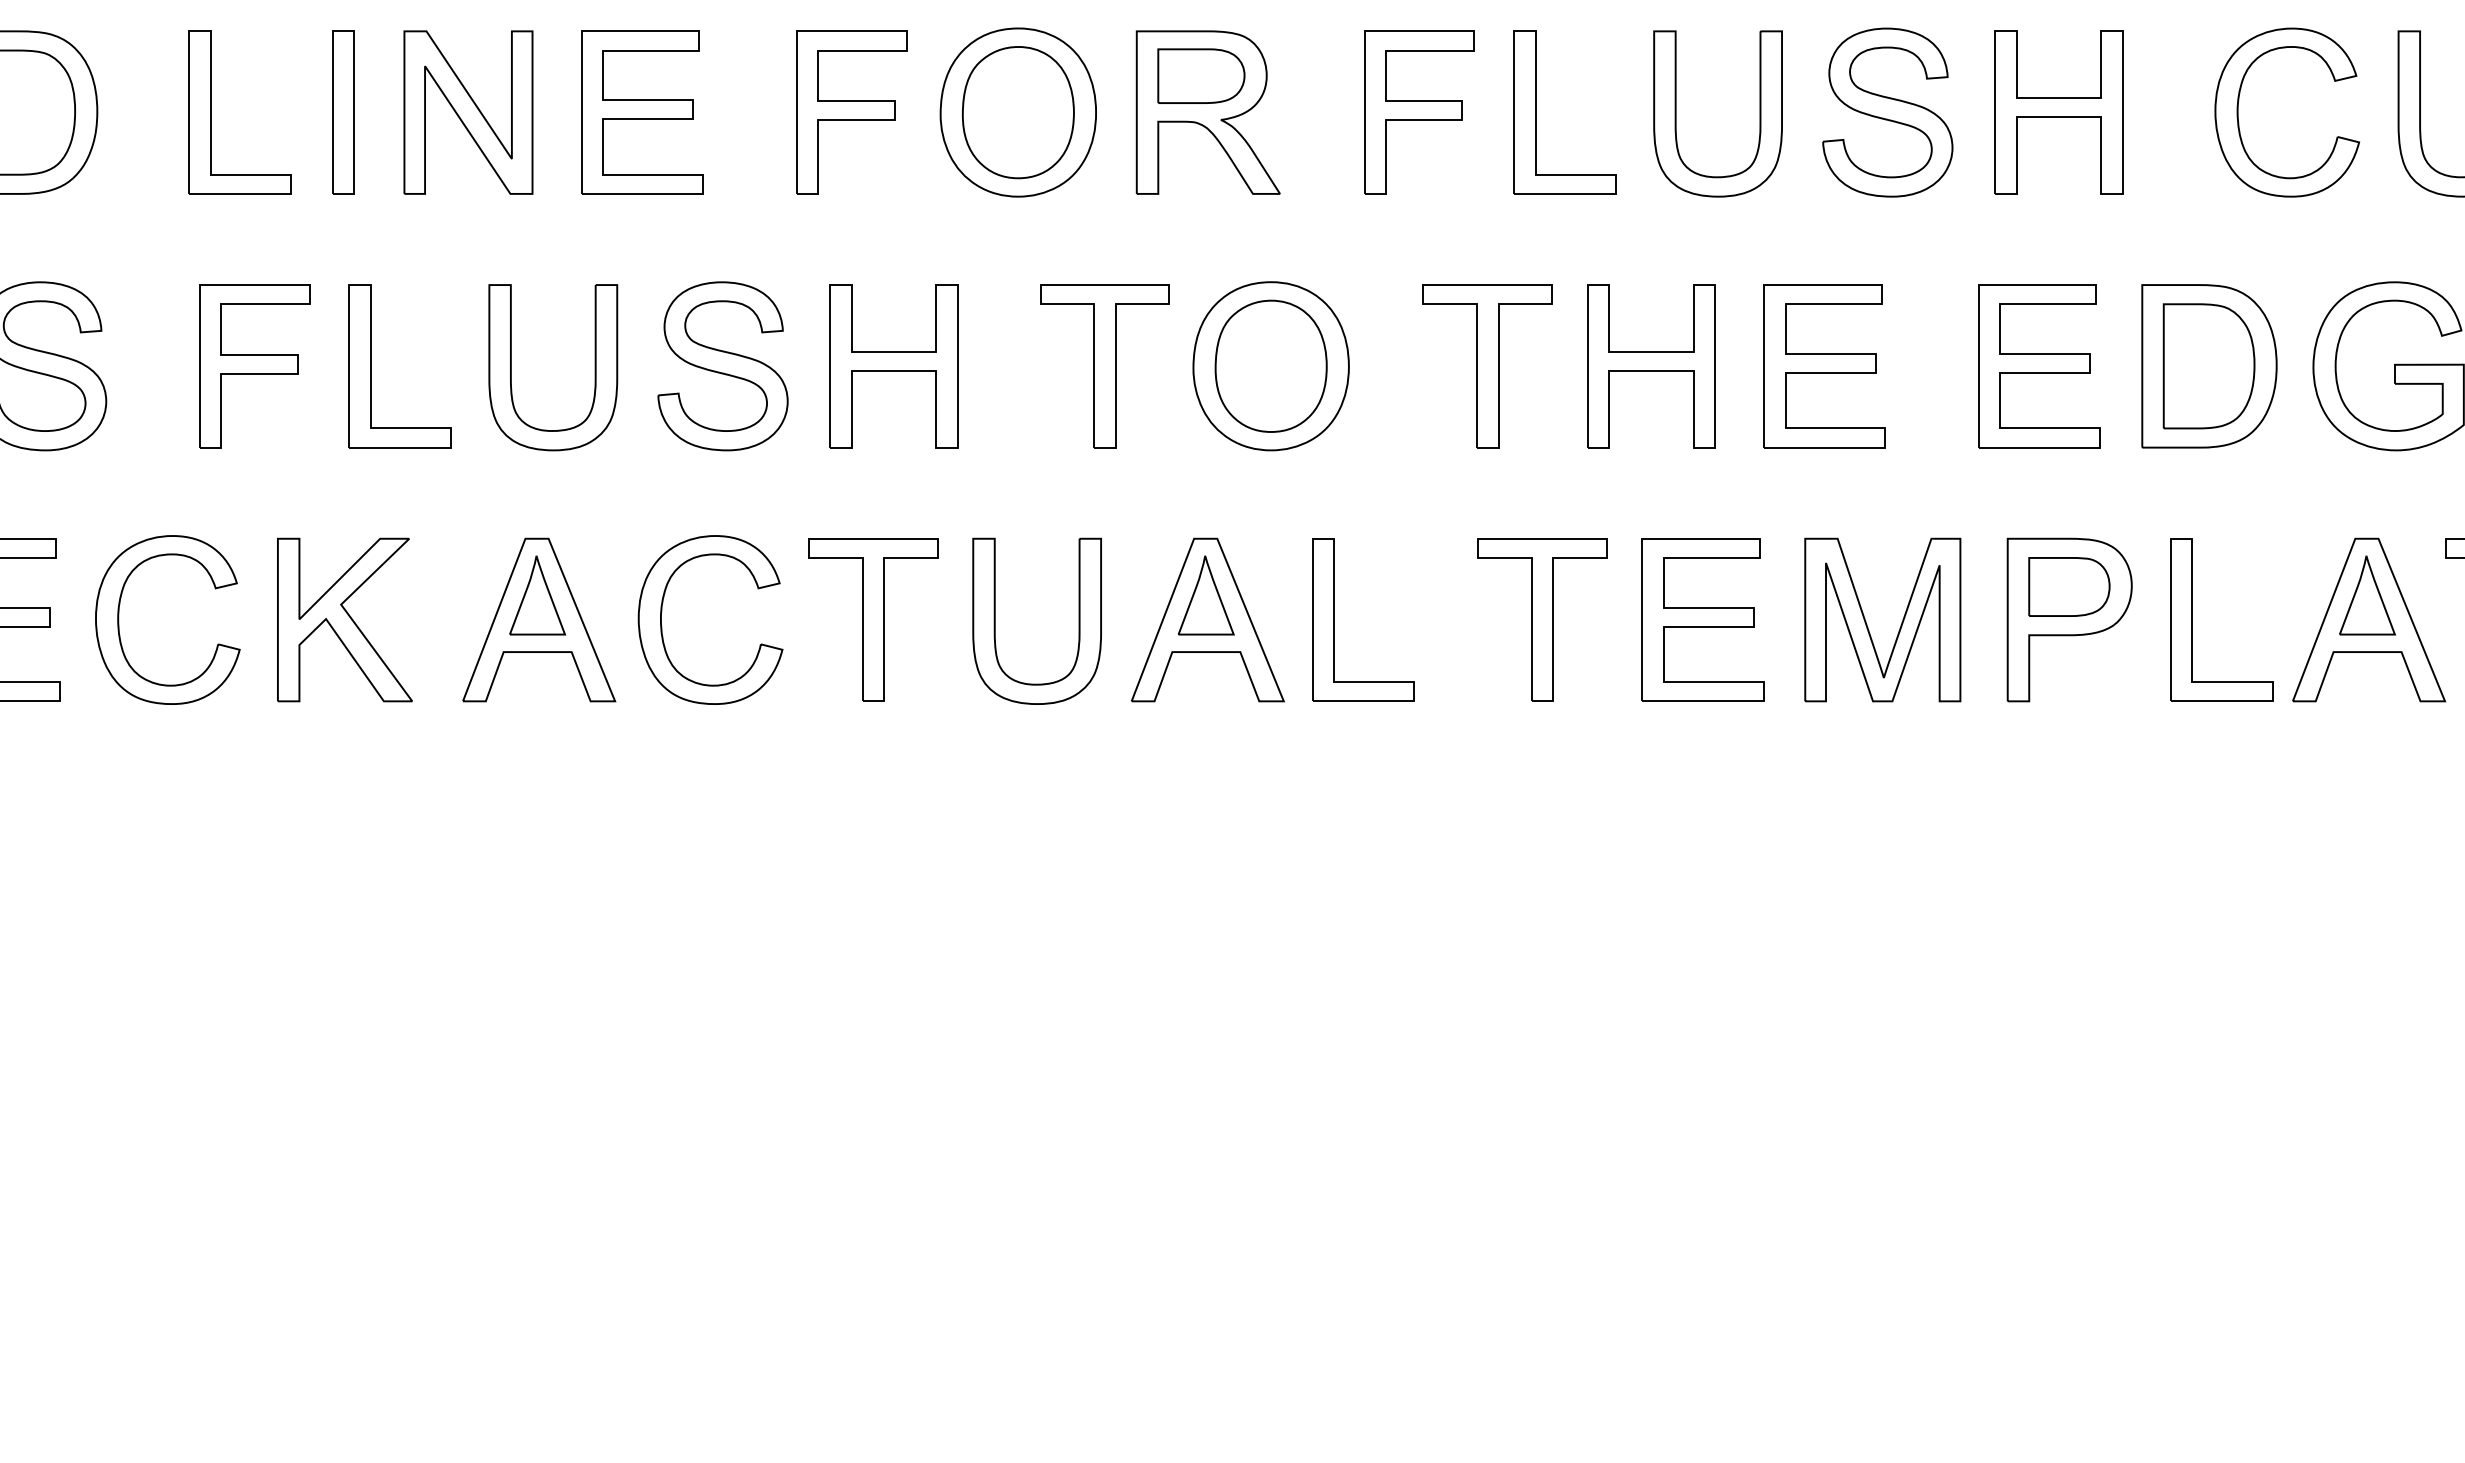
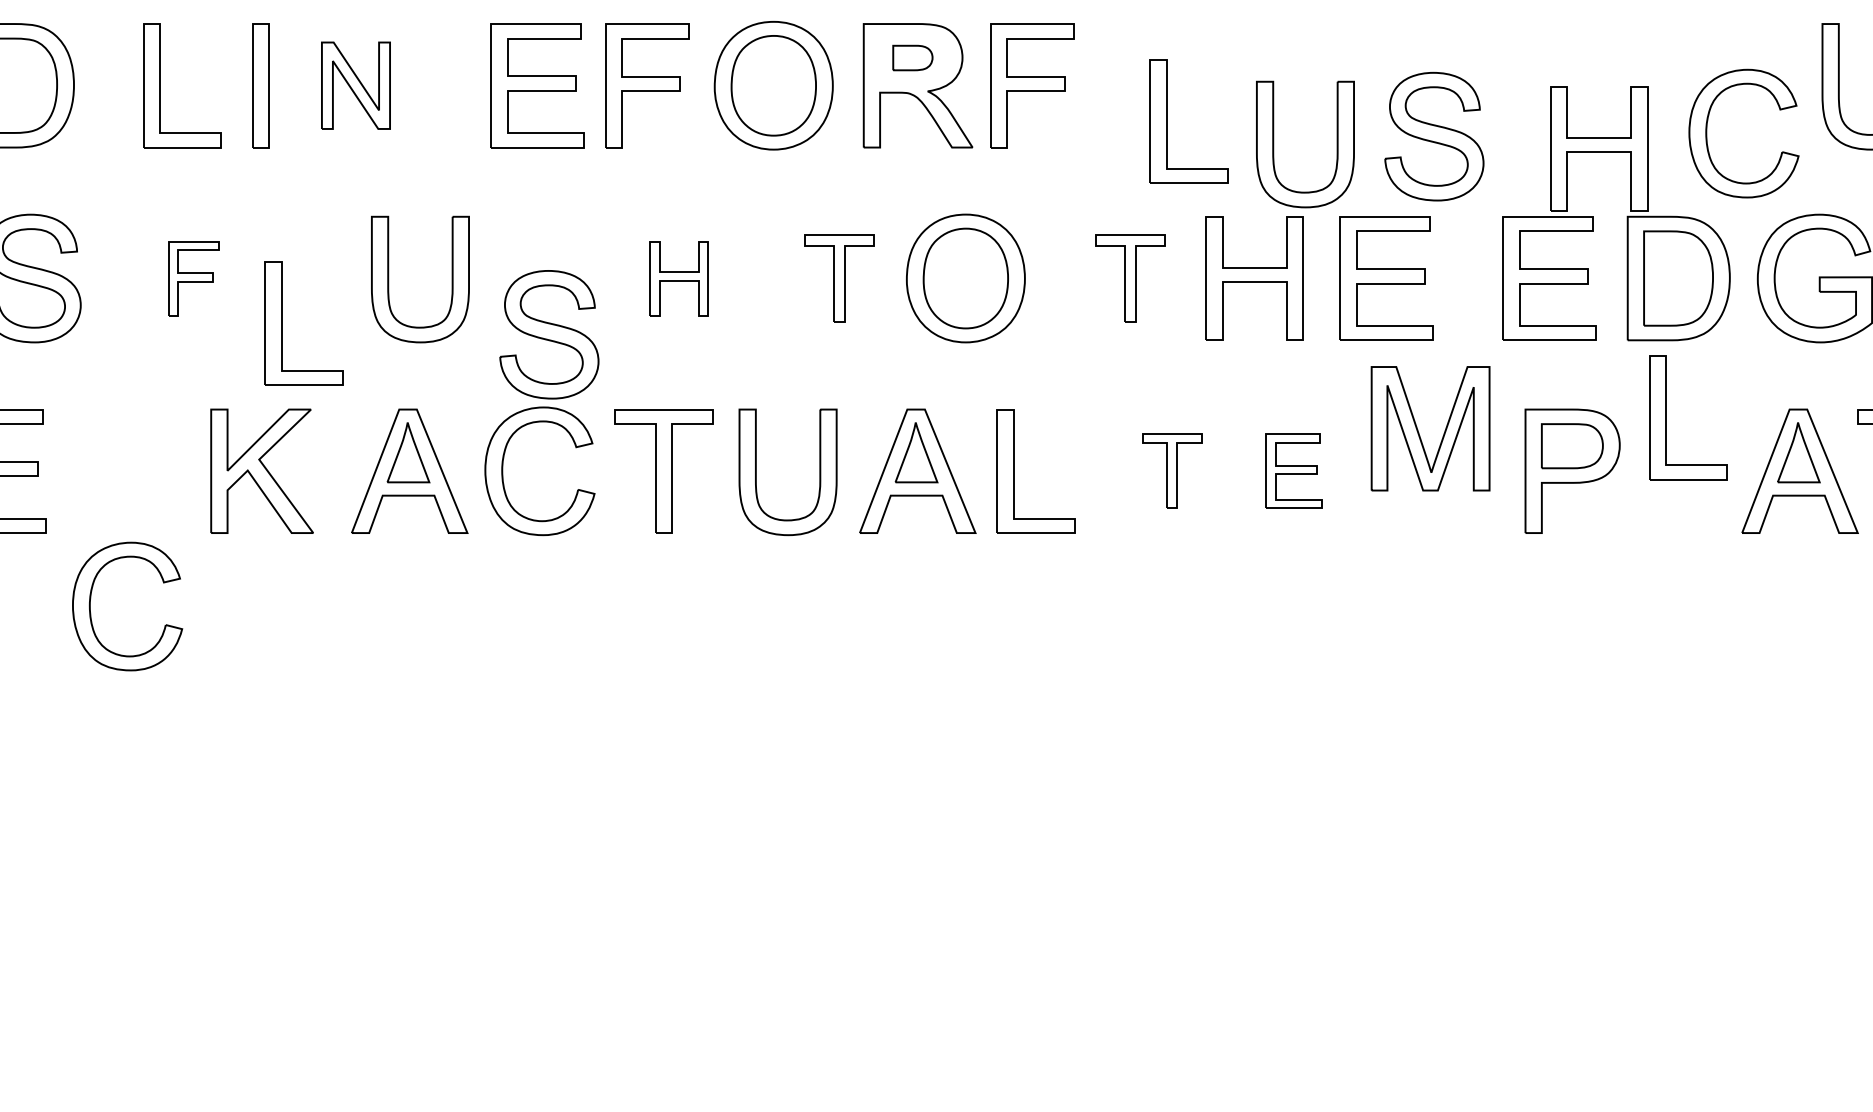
part: (1201, 75) -> (912, 57), size x0.6
part: (468, 112) -> (356, 85), size x0.7
part: (642, 112) -> (537, 85), moved
part: (1419, 112) -> (1032, 85), moved
part: (1536, 112) -> (1167, 121), moved
part: (1887, 112) -> (1434, 136), moved
part: (2058, 112) -> (1599, 148), moved
part: (2238, 112) -> (1706, 133), moved
part: (1676, 113) -> (1273, 144), moved
part: (254, 366) -> (193, 278), size x0.6
part: (371, 366) -> (282, 323), moved
part: (722, 366) -> (549, 334), moved
part: (893, 366) -> (678, 278), size x0.6
part: (1104, 366) -> (839, 278), size x0.7
part: (1487, 366) -> (1130, 278), size x0.7
part: (119, 619) -> (90, 606), moved
part: (1542, 619) -> (1172, 470), size x0.6
part: (1702, 619) -> (1293, 470), size x0.6
part: (2192, 619) -> (1665, 417), moved
part: (1867, 624) -> (1418, 432), moved

